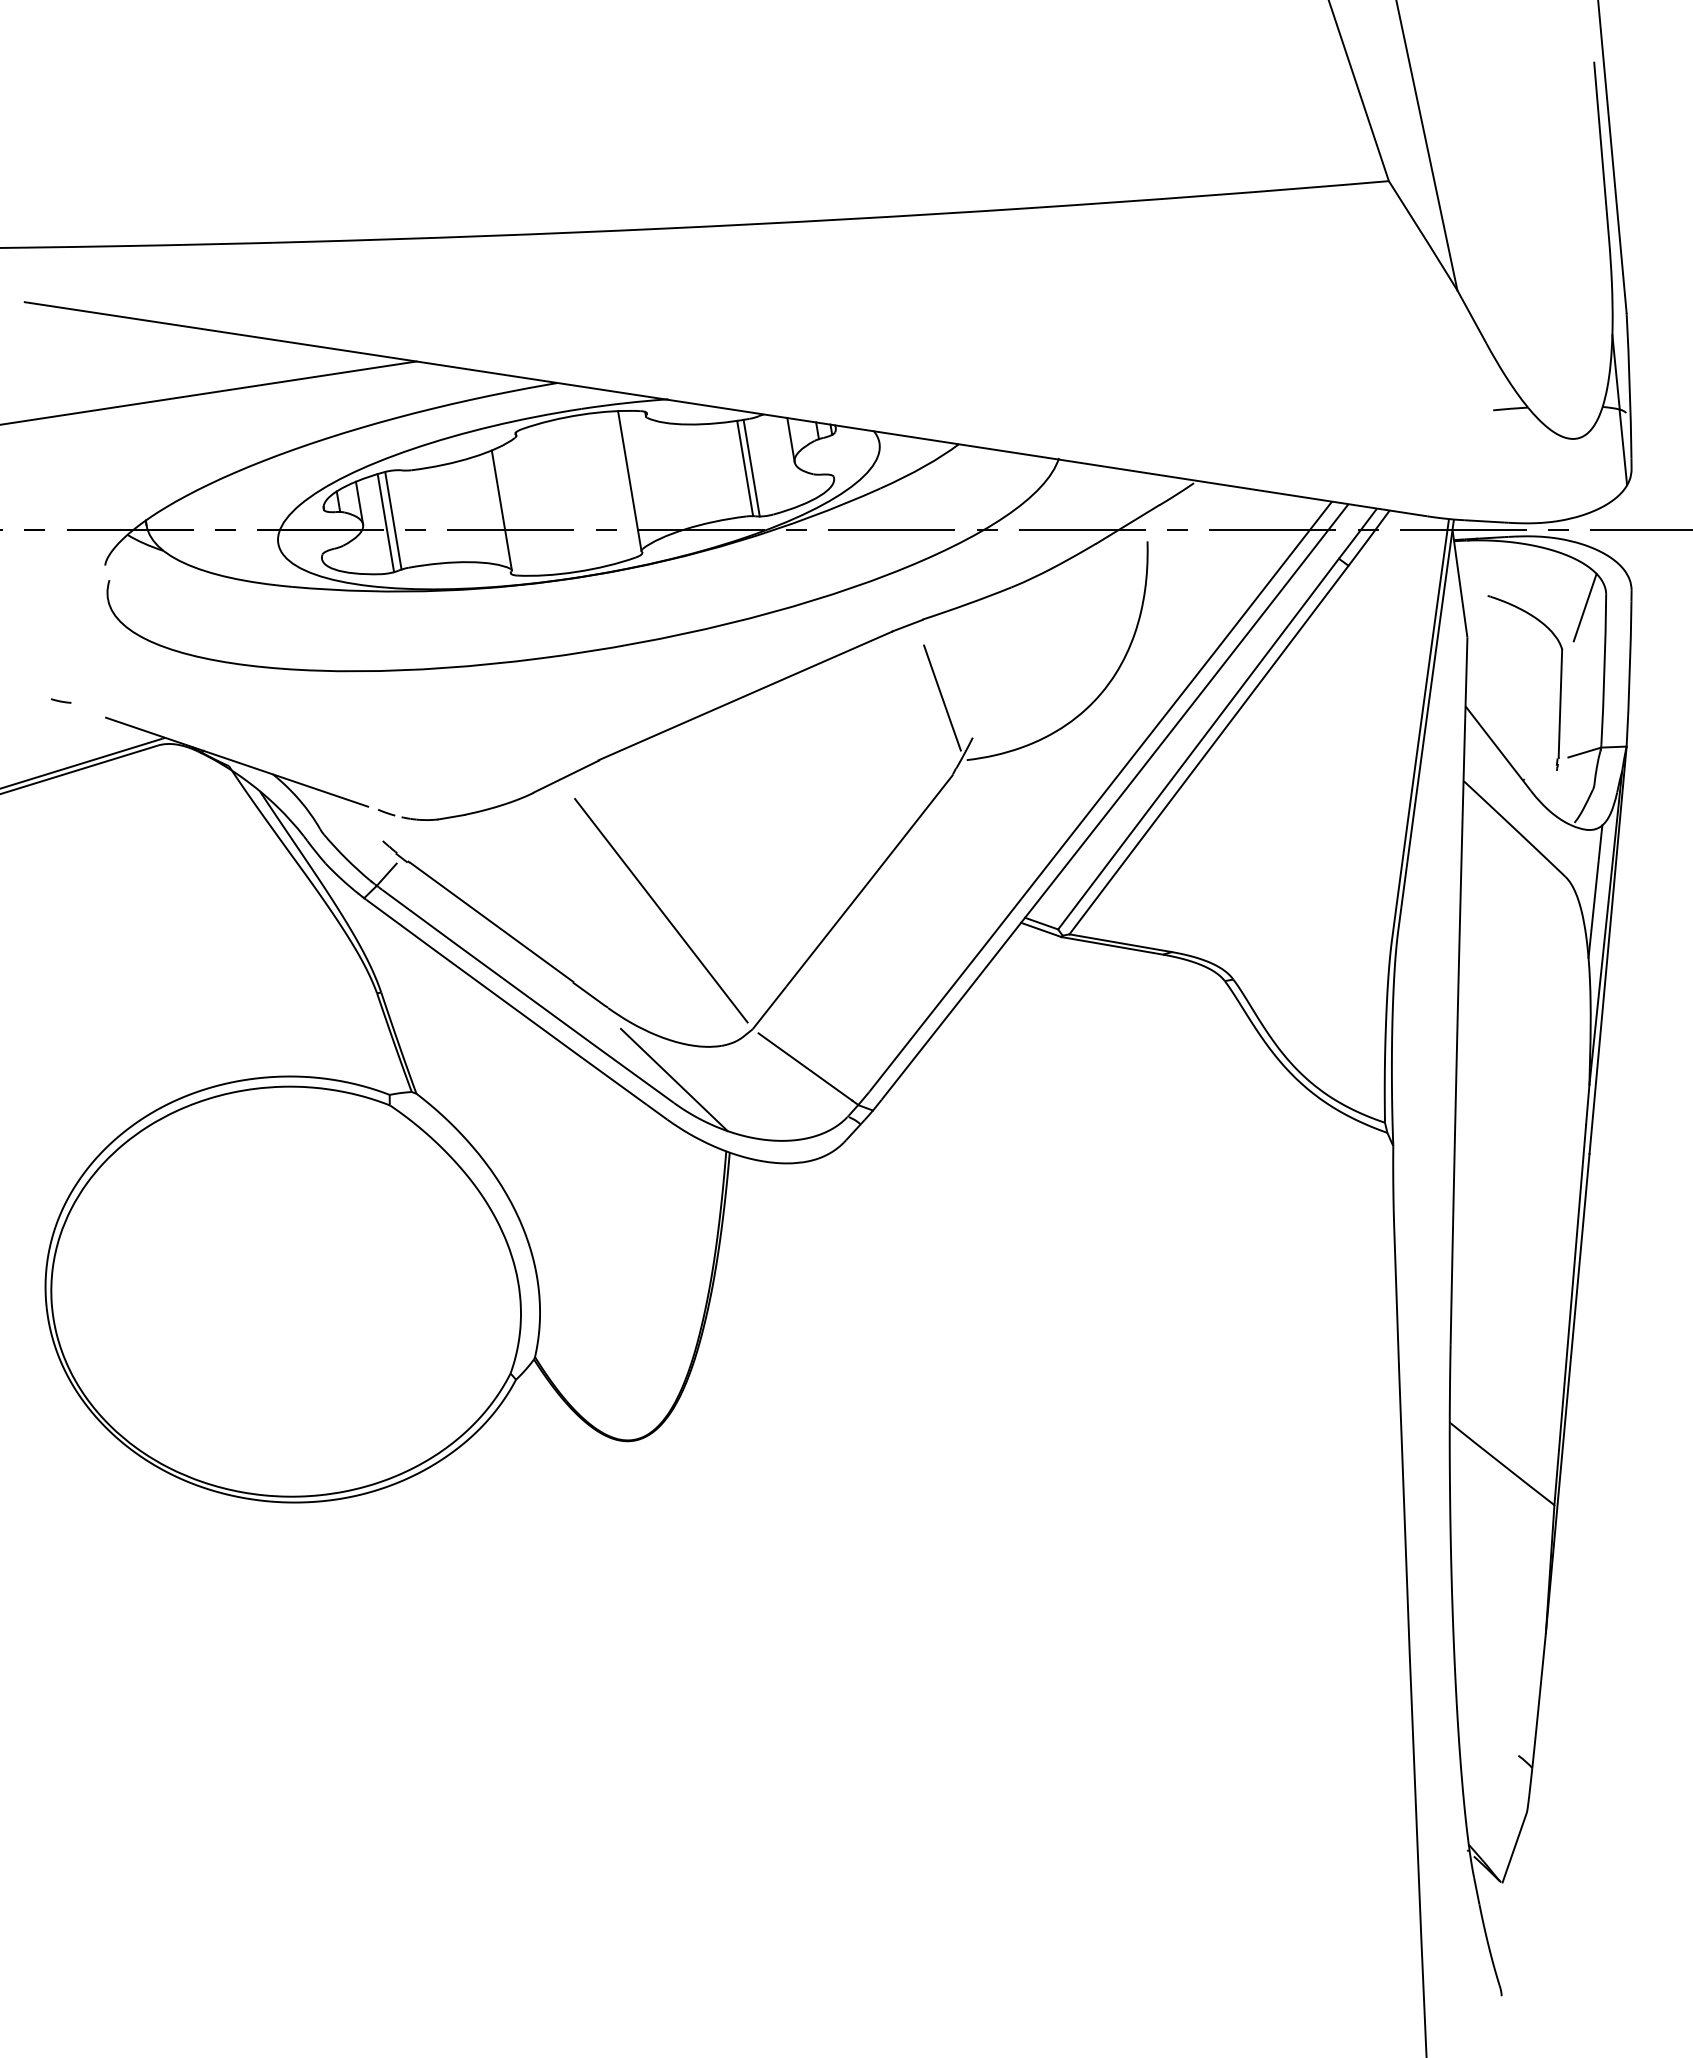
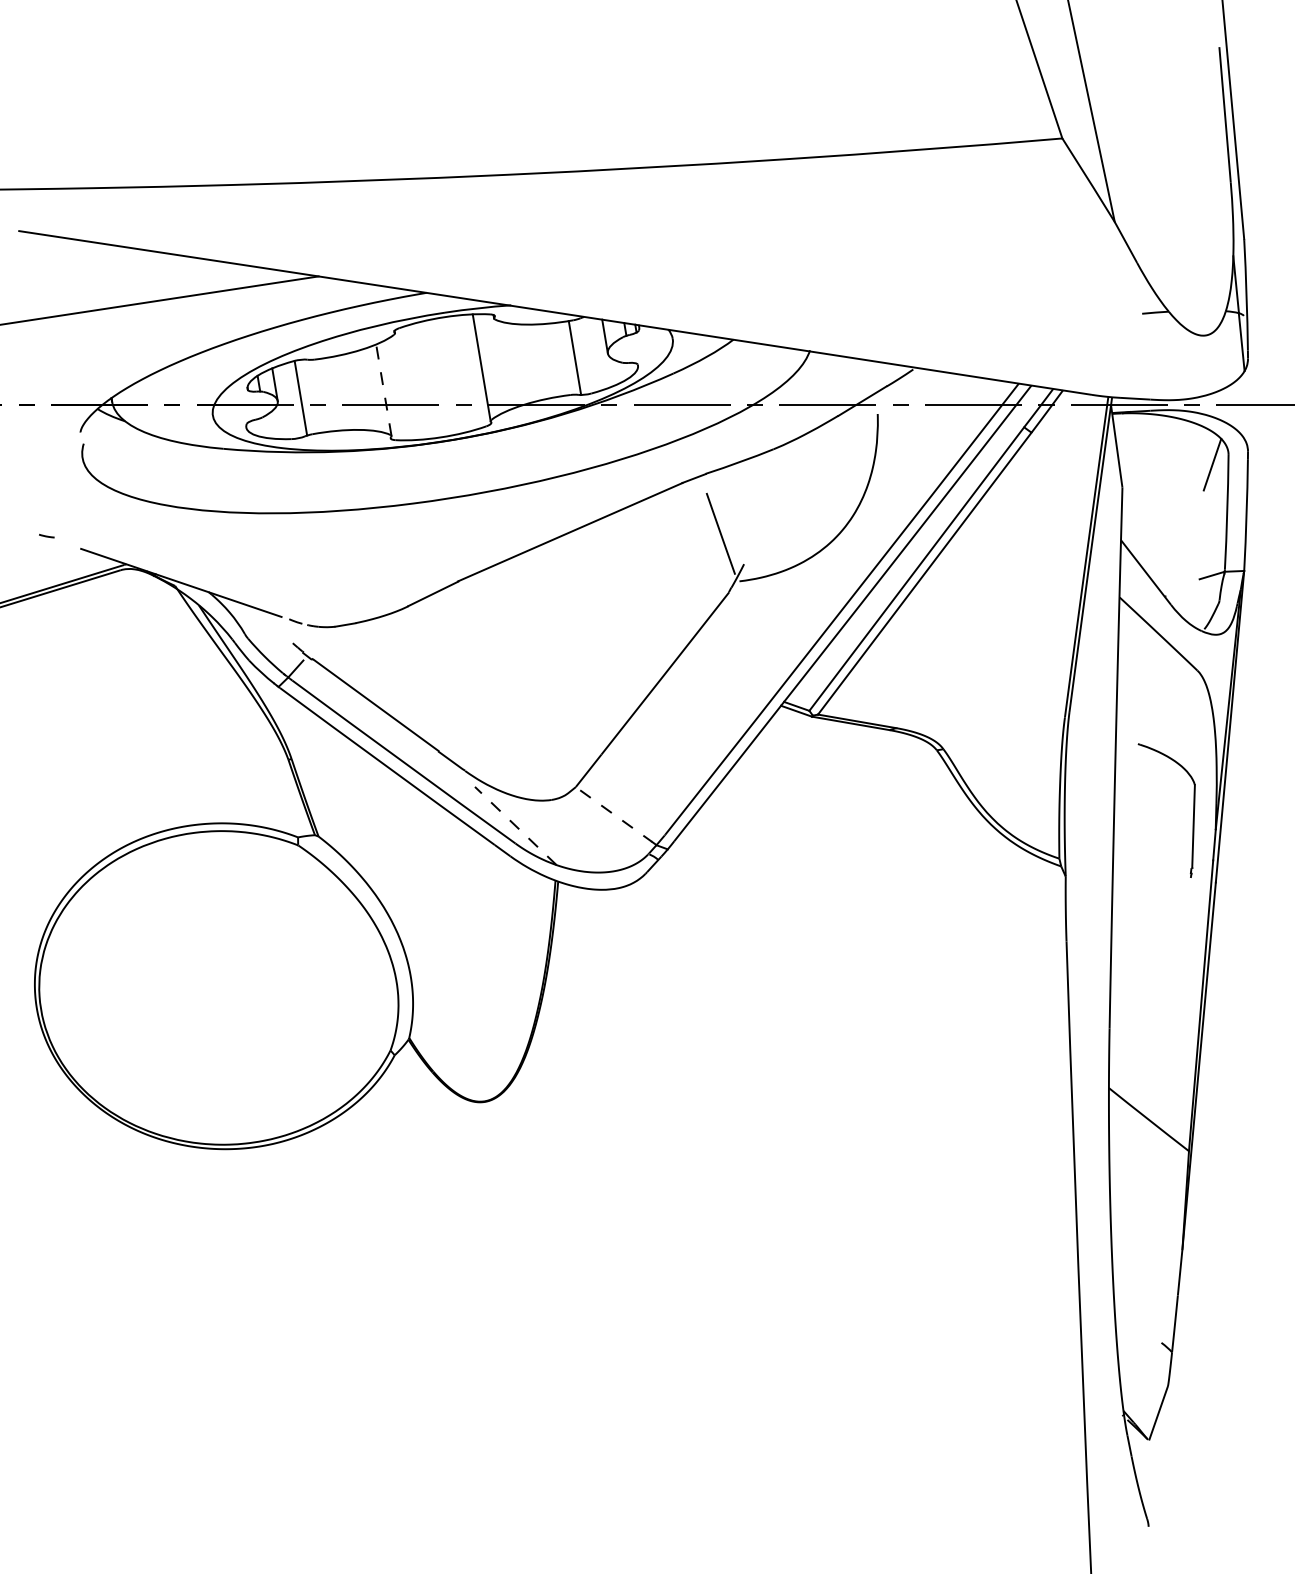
line: (745, 468) -> (570, 358), removed
line: (501, 510) -> (383, 390), solid -> dashed
line: (385, 523) -> (294, 400), removed
part: (1560, 682) -> (1193, 810), moved
line: (1595, 891) -> (1220, 681), removed
line: (661, 910) -> (505, 696), removed
line: (805, 1067) -> (616, 816), solid -> dashed
line: (674, 1080) -> (515, 826), solid -> dashed

